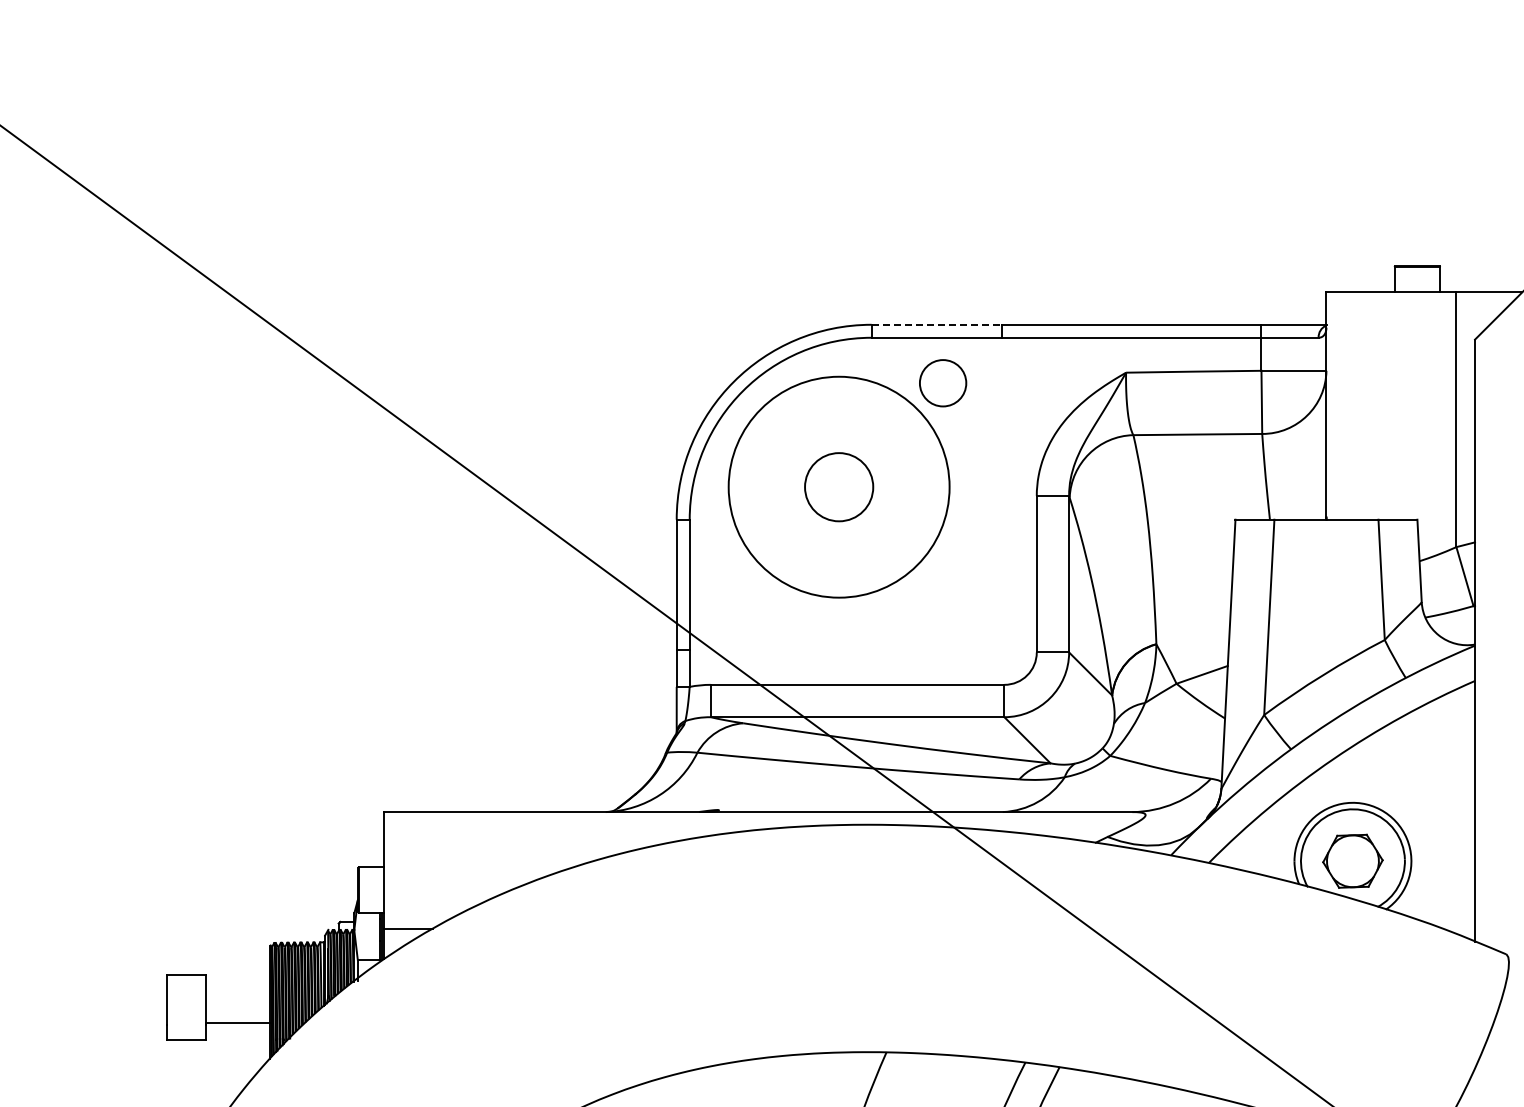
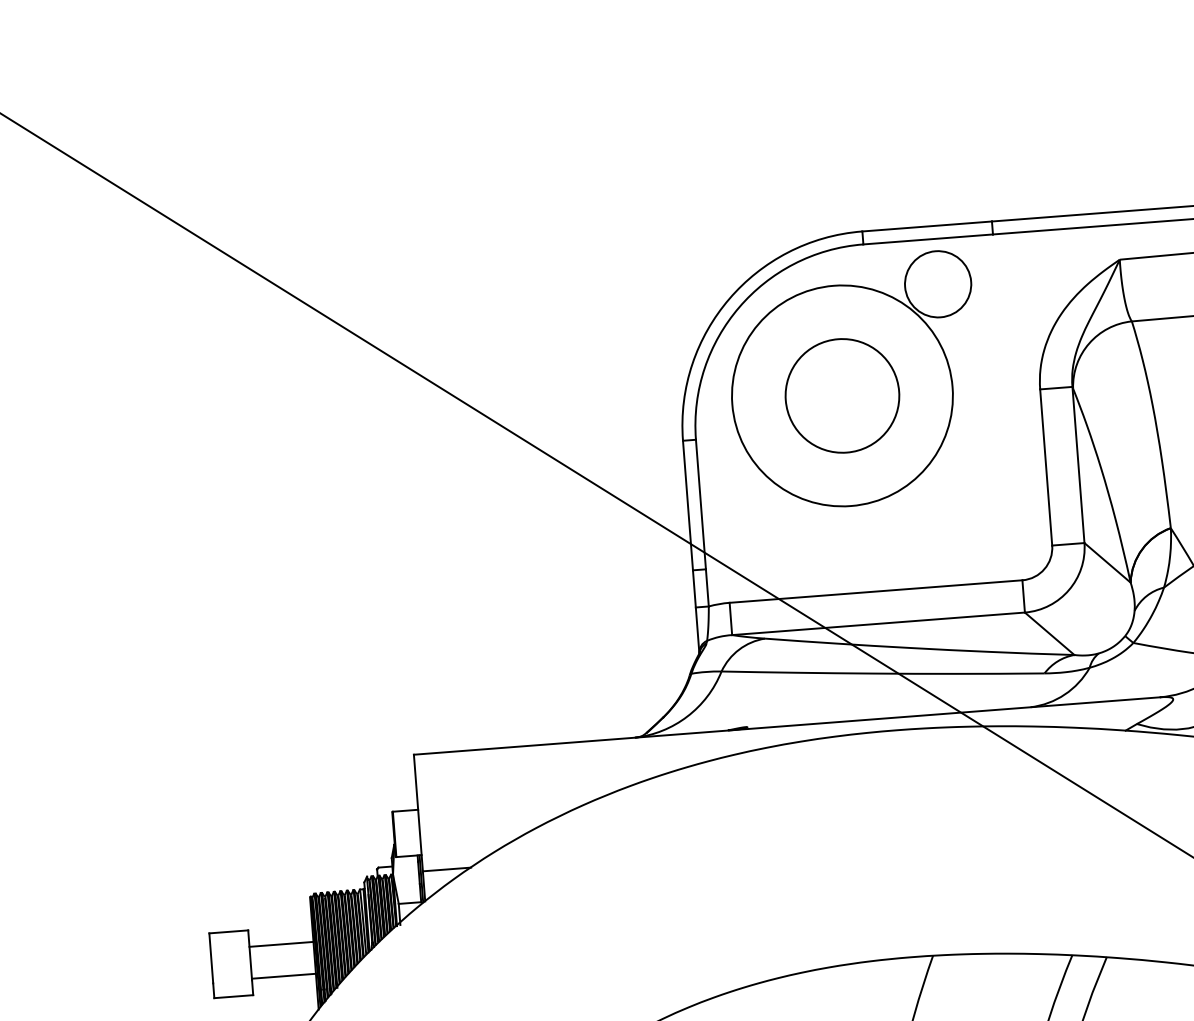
line: (936, 324) -> (927, 226), dashed -> solid
circle: (942, 383) -> (937, 284), size x1.43
circle: (839, 487) -> (842, 396), size x1.67
line: (237, 991) -> (281, 944), added

